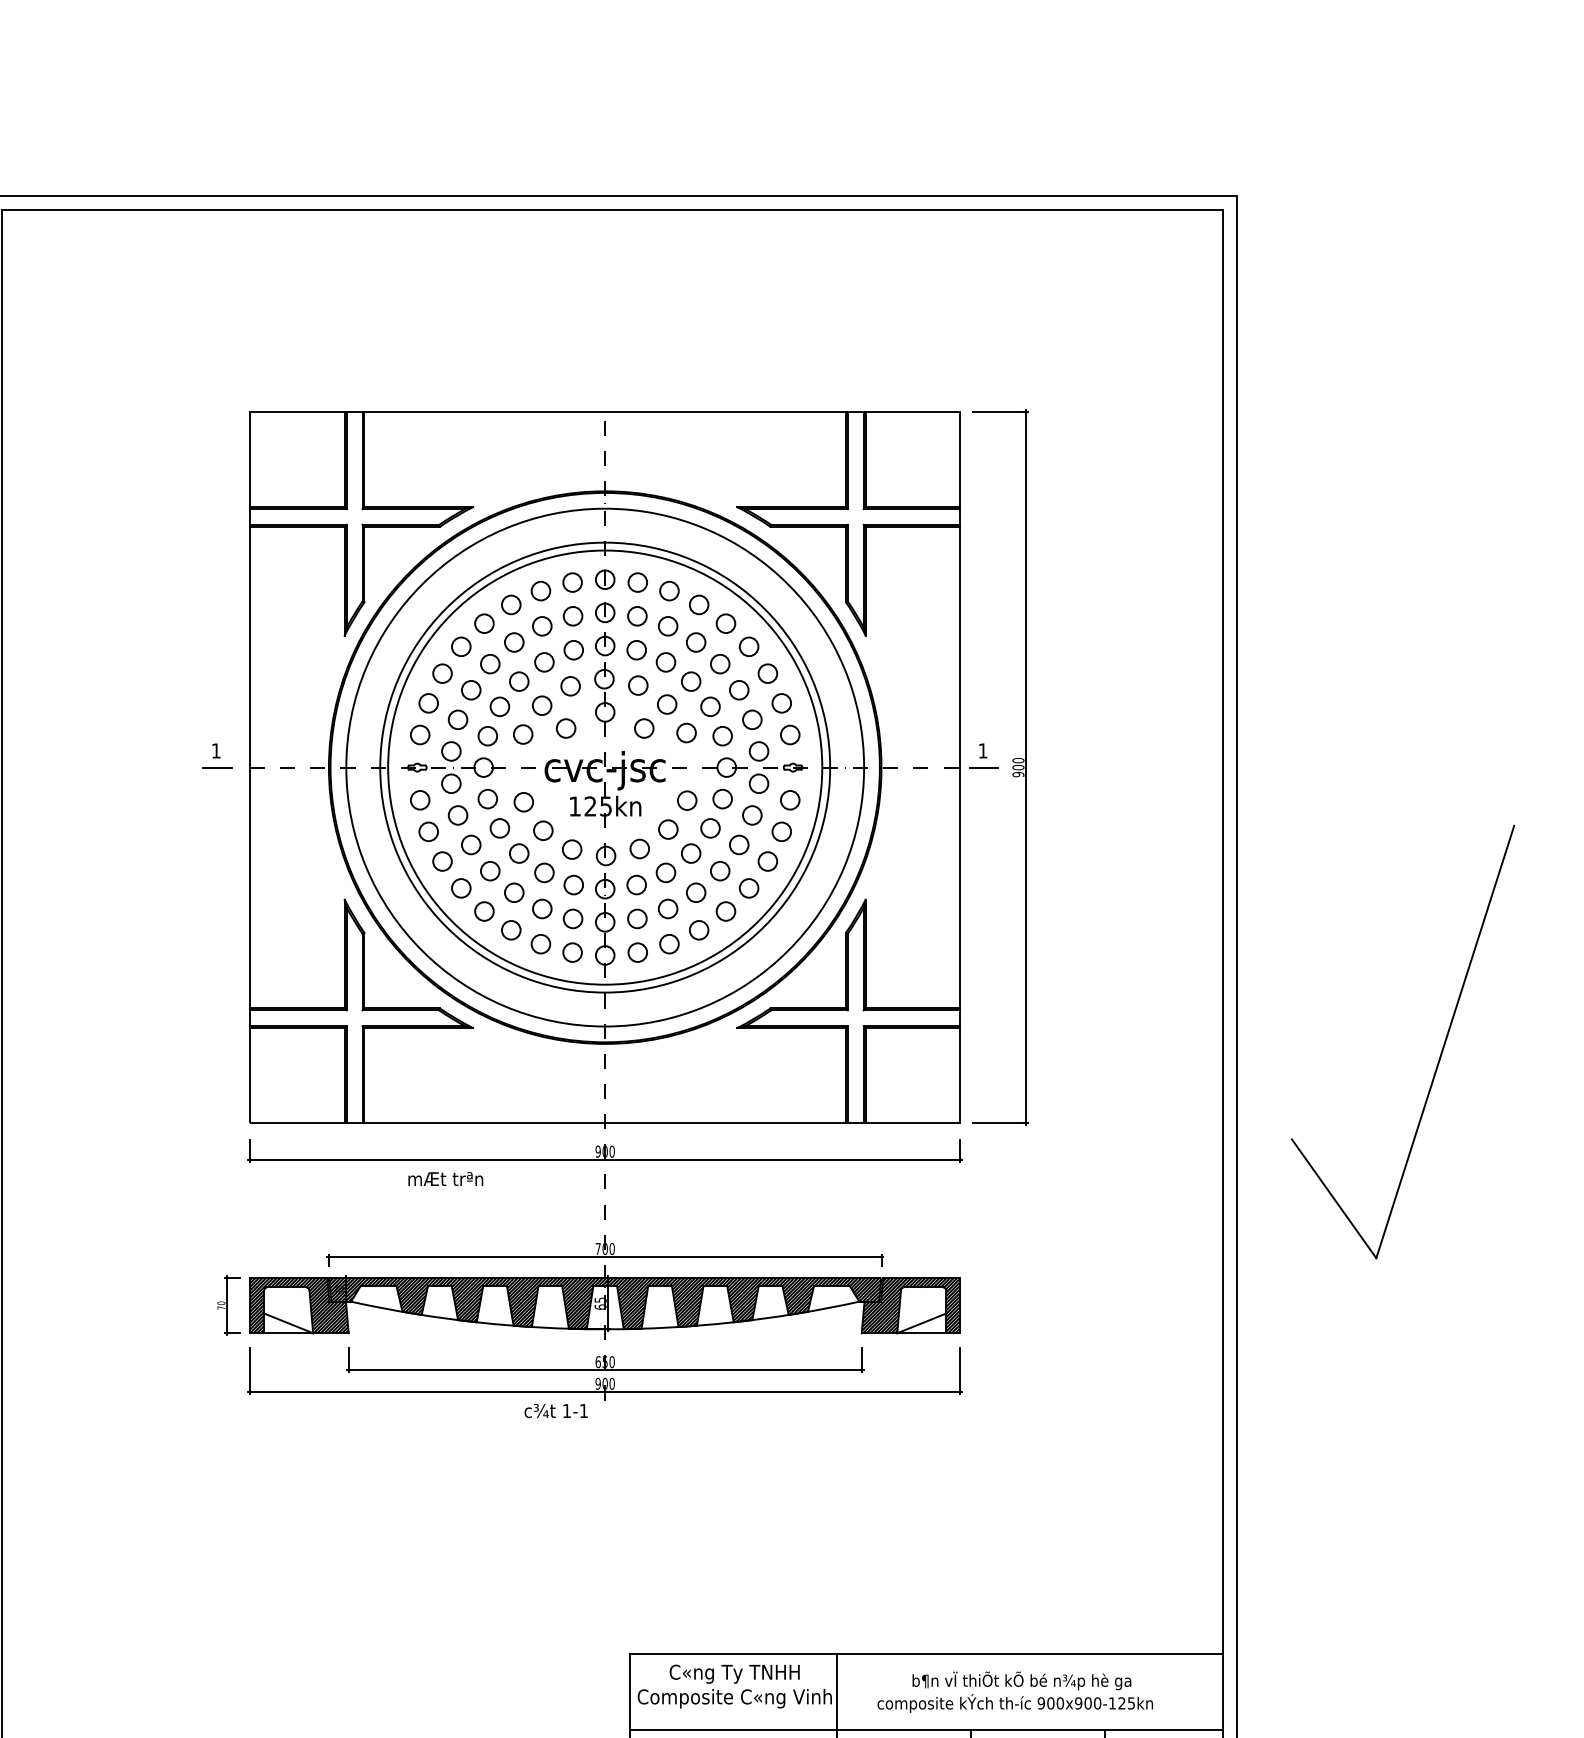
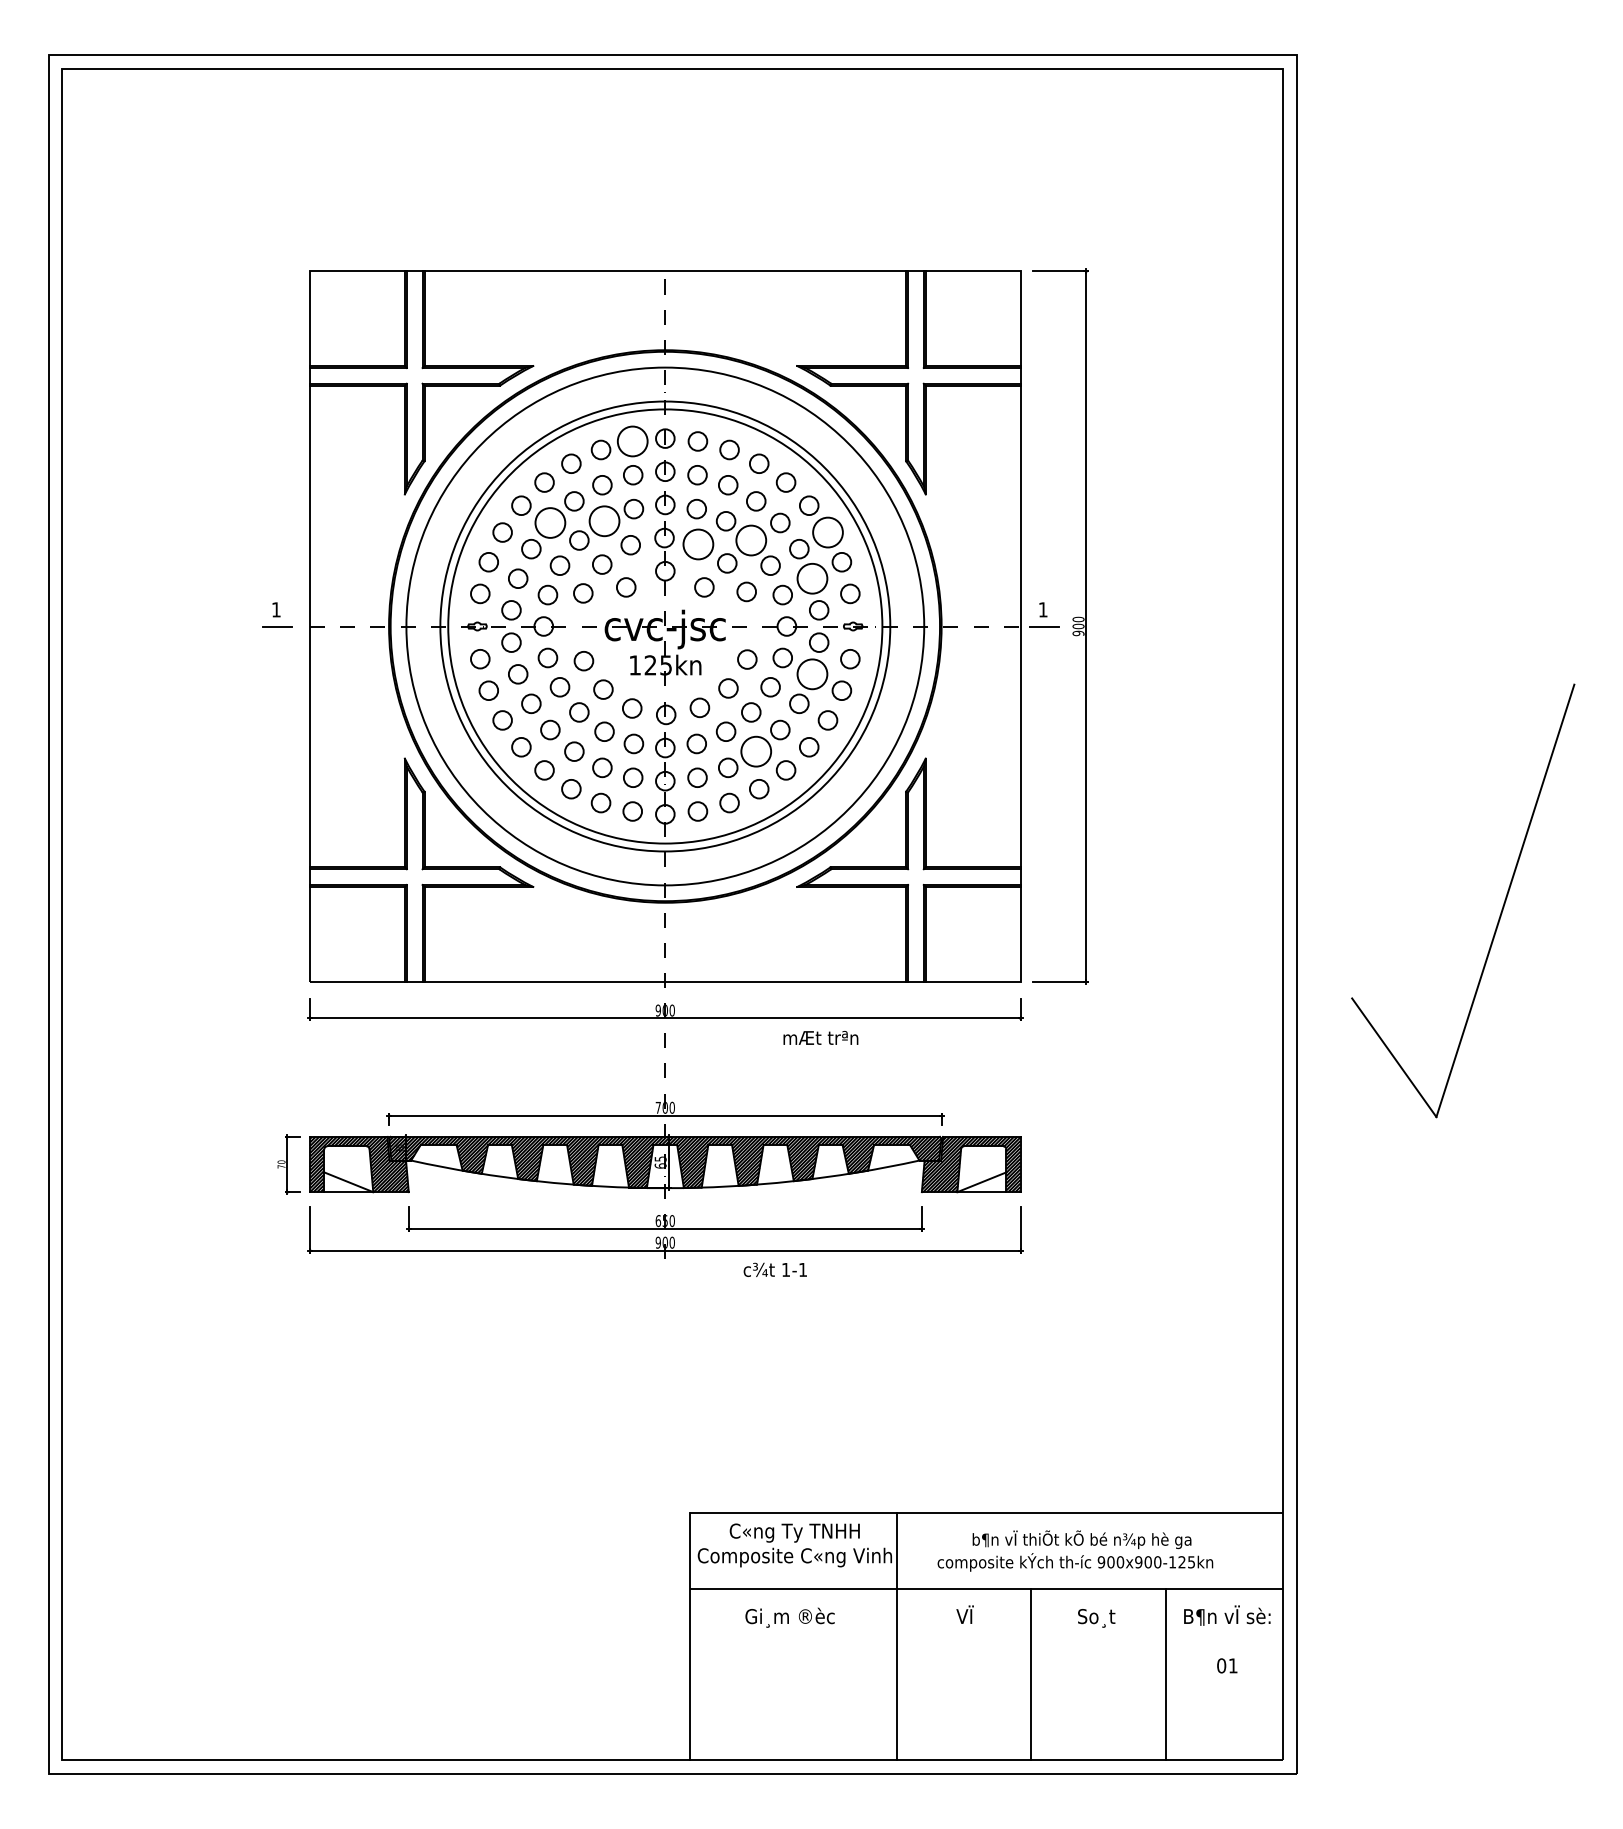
circle: (572, 582) -> (632, 441), size x1.6
circle: (544, 661) -> (604, 520), size x1.6
circle: (490, 663) -> (550, 522), size x1.6
circle: (767, 673) -> (827, 532), size x1.6
circle: (690, 681) -> (750, 540), size x1.6
circle: (638, 685) -> (698, 544), size x1.6
circle: (752, 719) -> (812, 578), size x1.6
circle: (752, 815) -> (812, 674), size x1.6
circle: (695, 892) -> (755, 751), size x1.6
text: (445, 1178) -> (820, 1037), moved
text: (555, 1410) -> (774, 1269), moved

